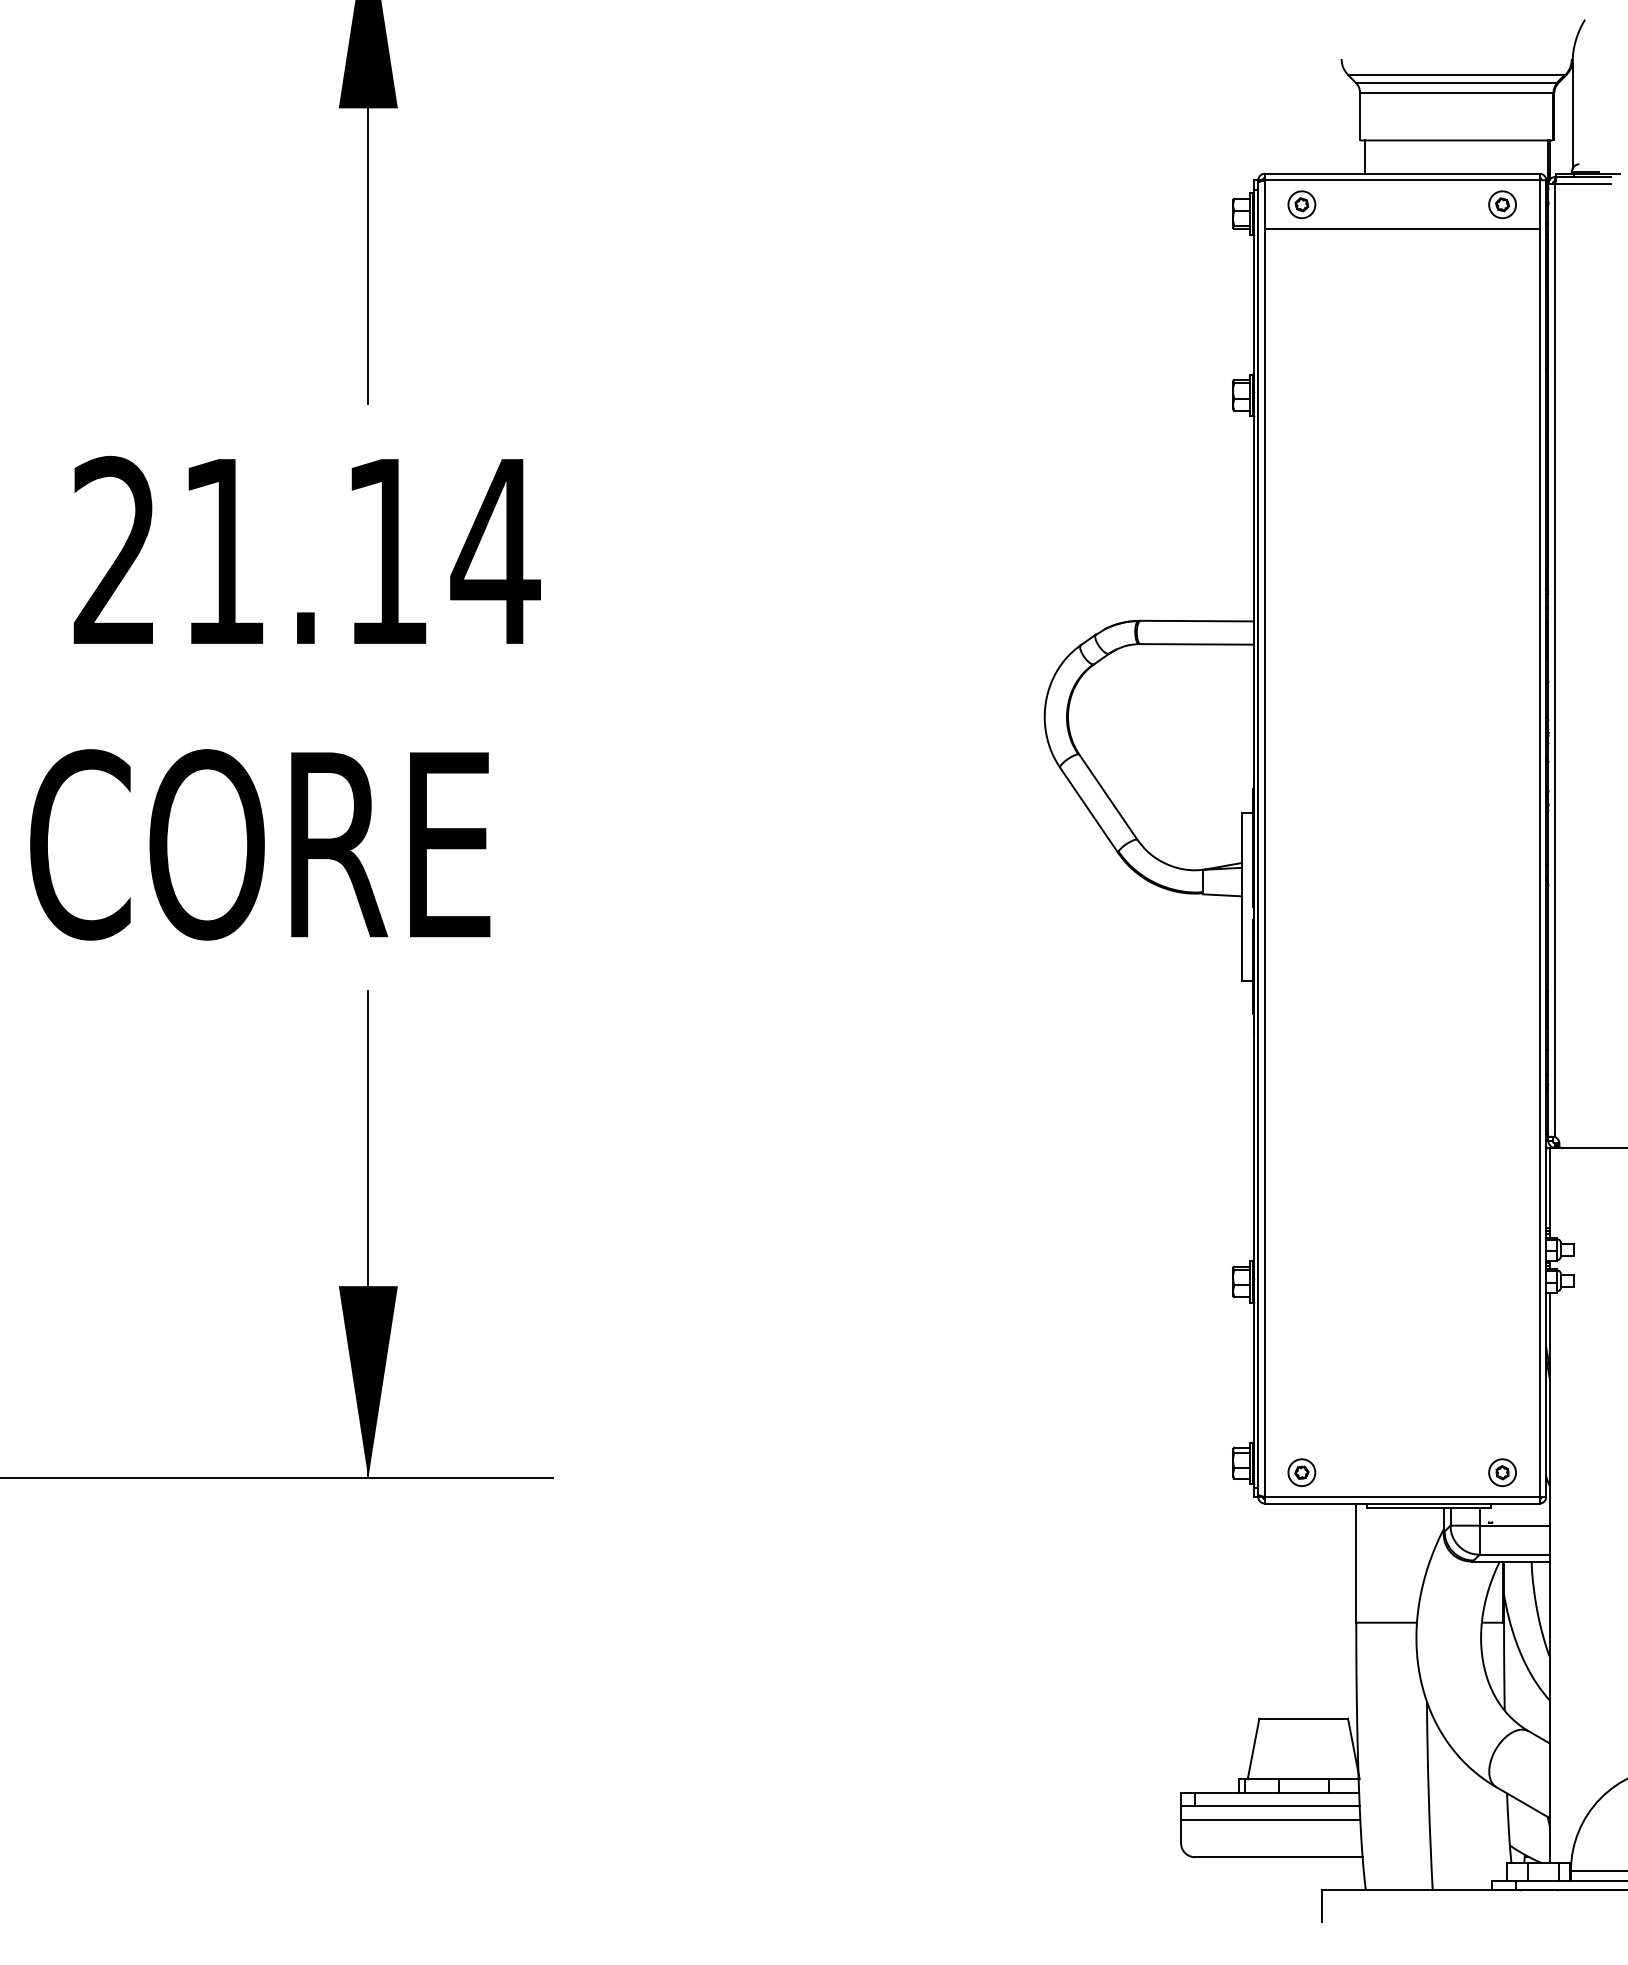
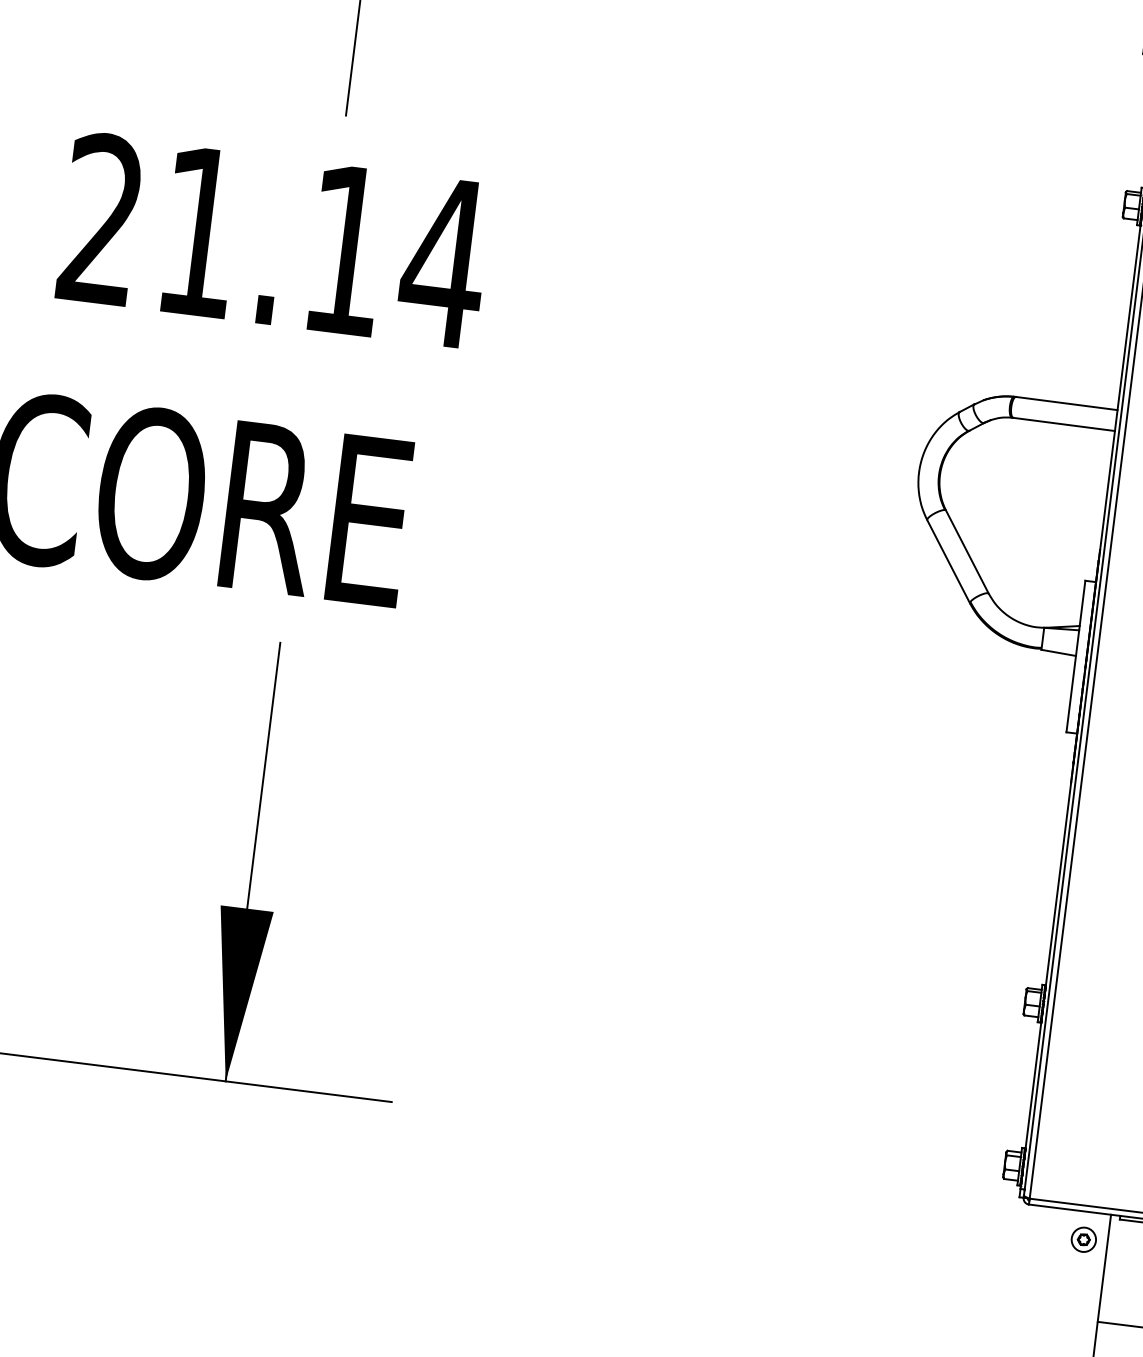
part: (1301, 1472) -> (1083, 1239), moved

